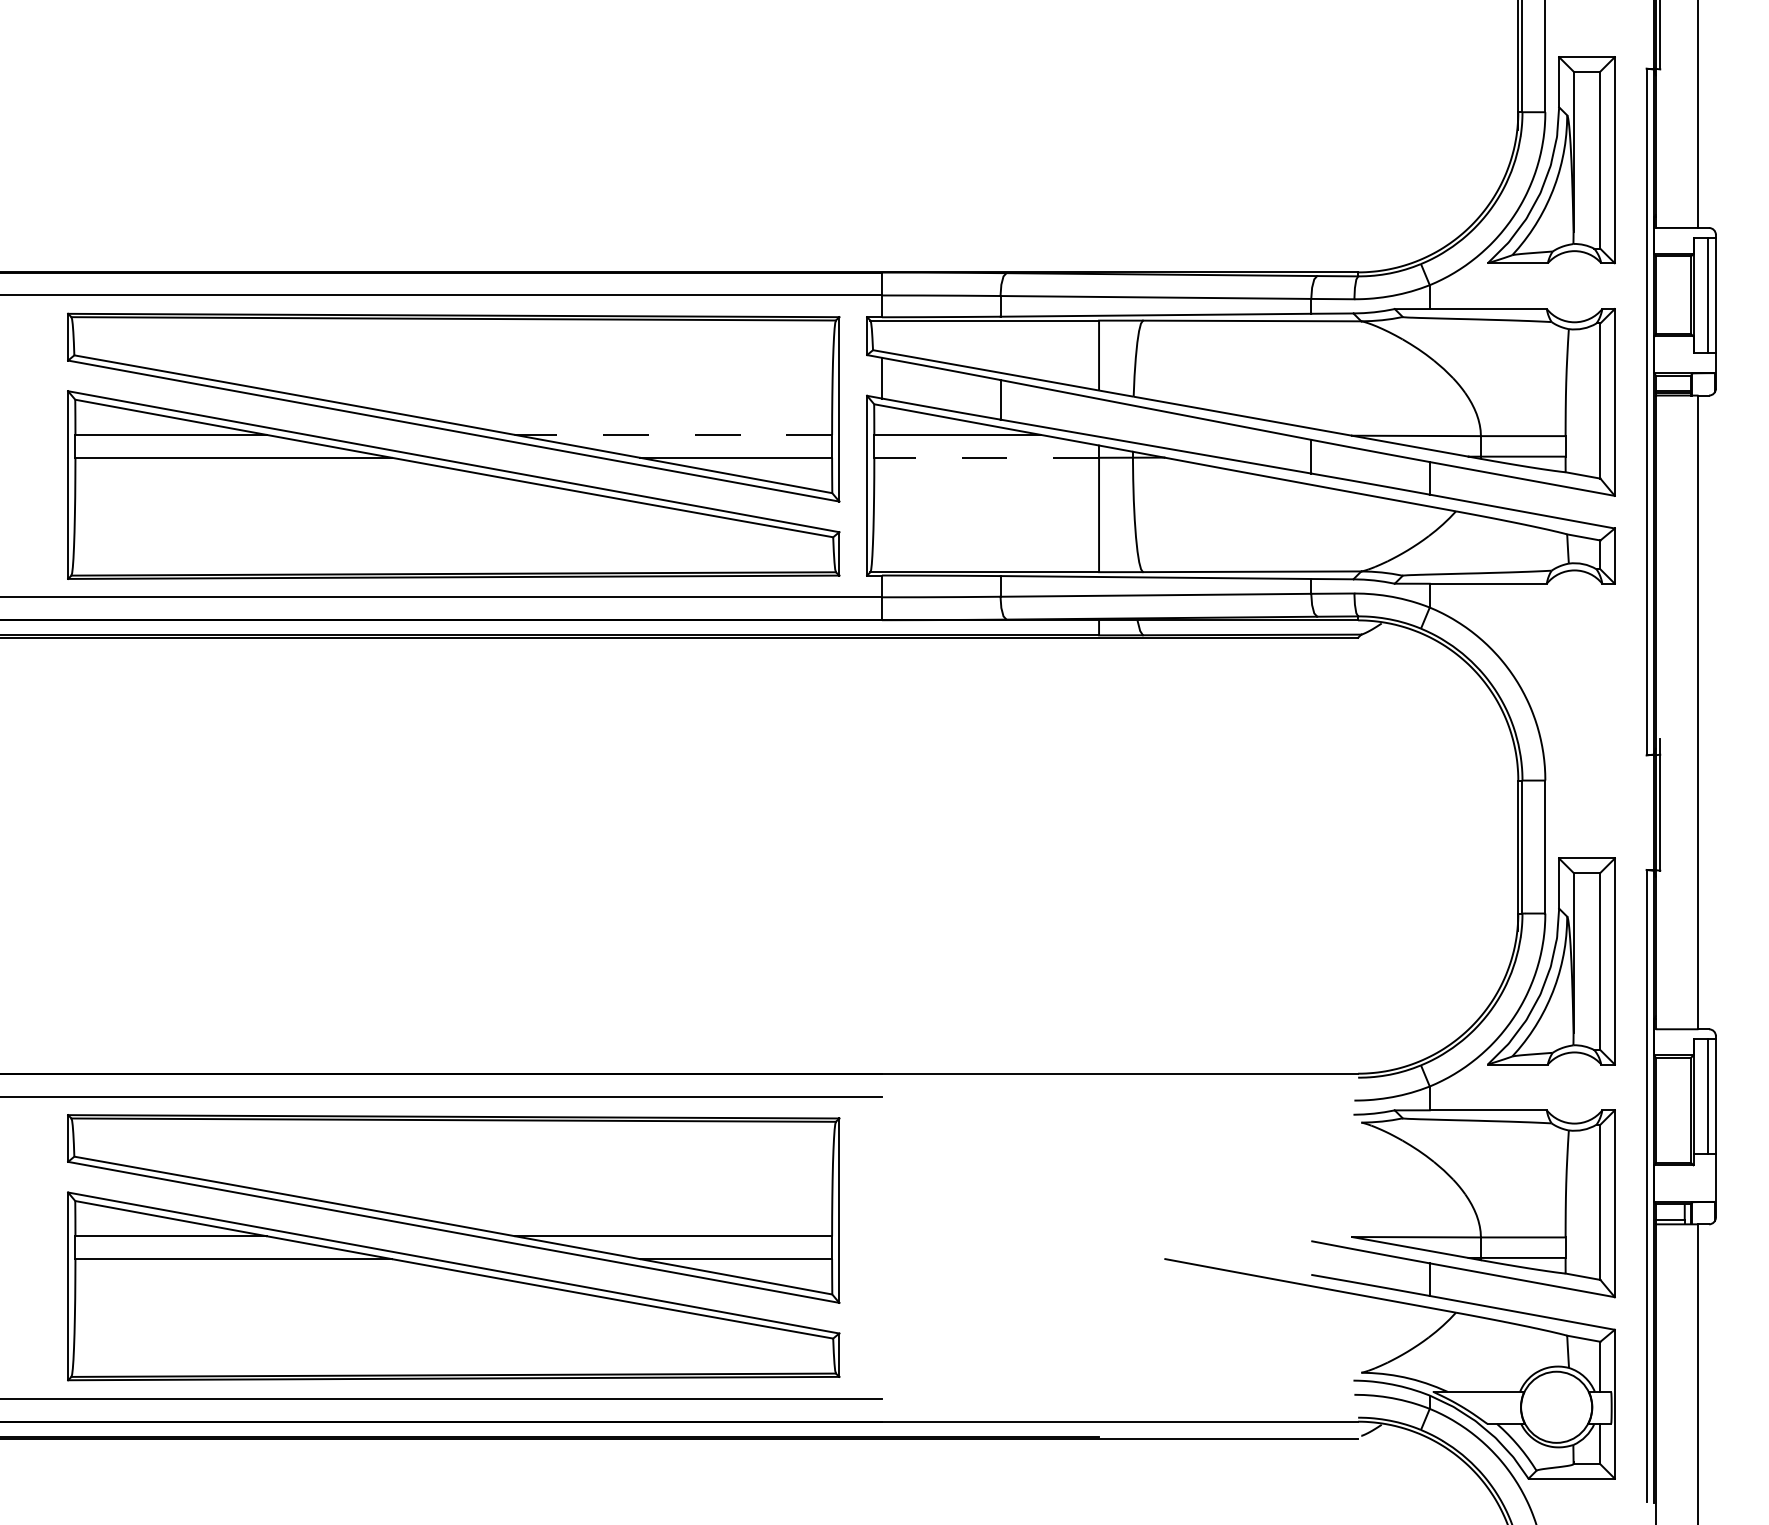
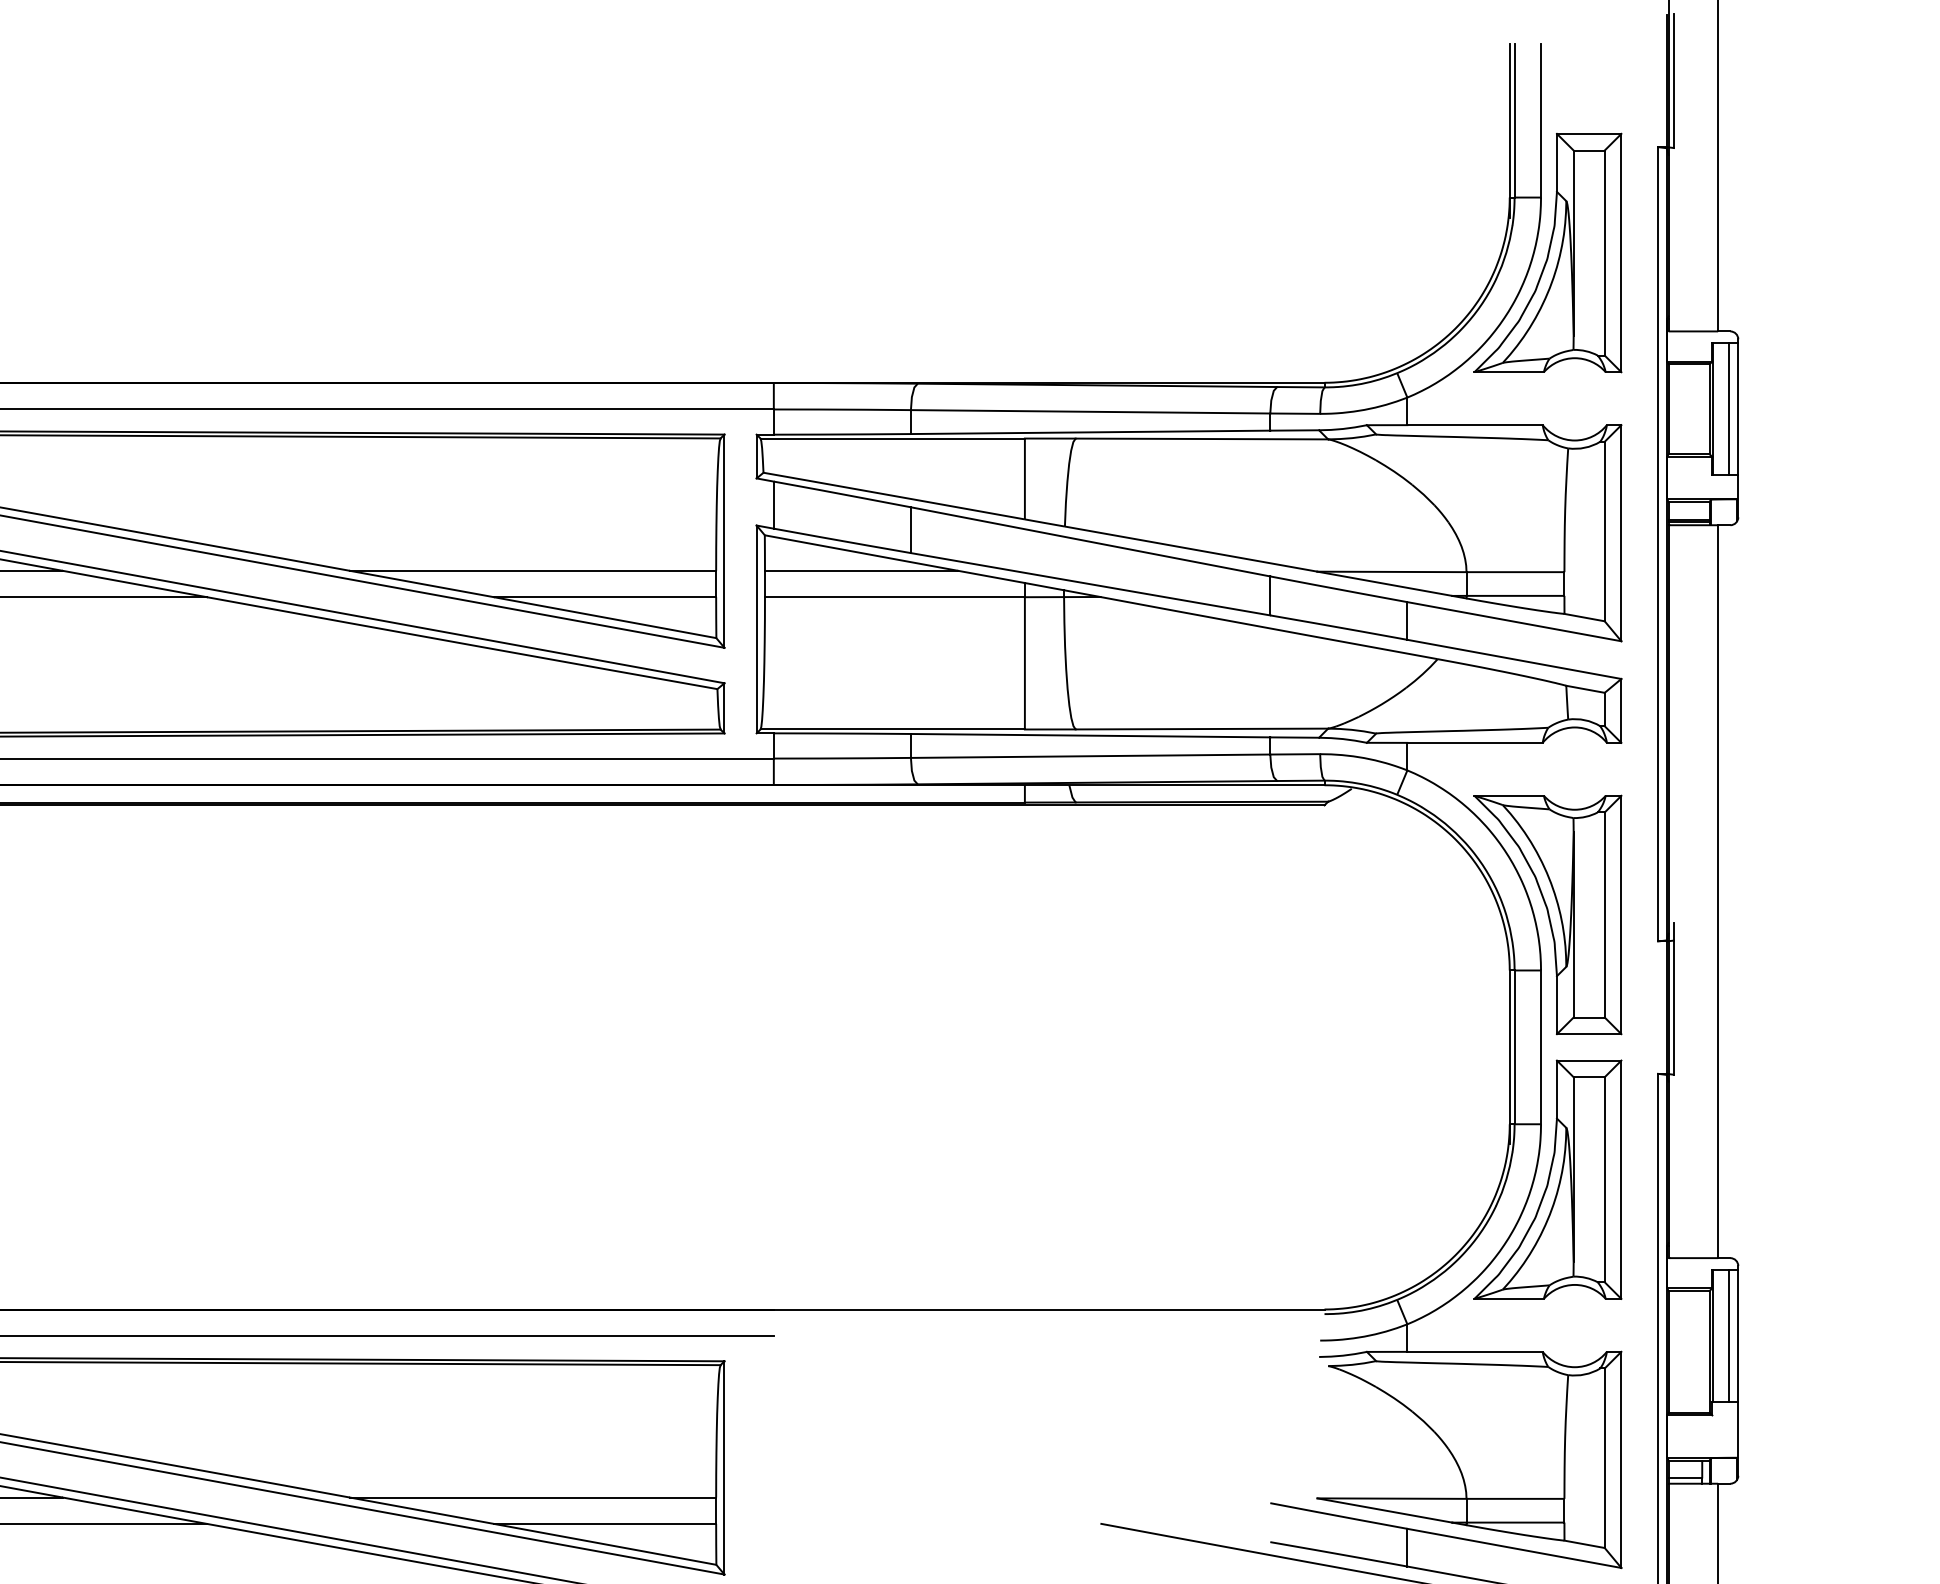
line: (673, 434) -> (532, 570), dashed -> solid
line: (986, 457) -> (894, 596), dashed -> solid
part: (1551, 732) -> (1548, 914), added

